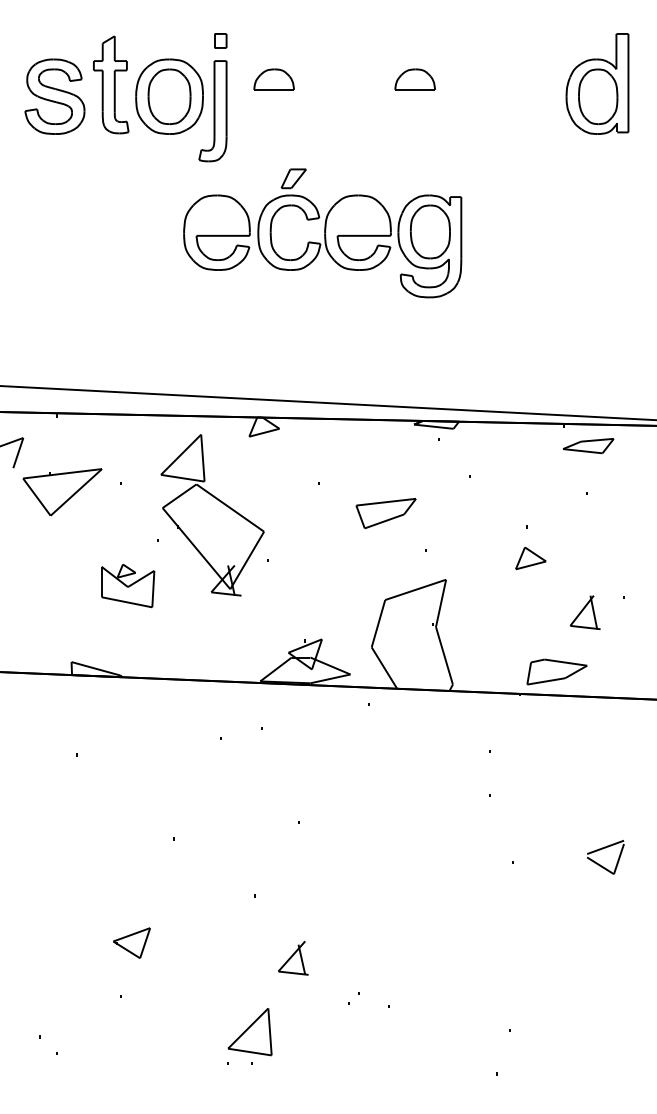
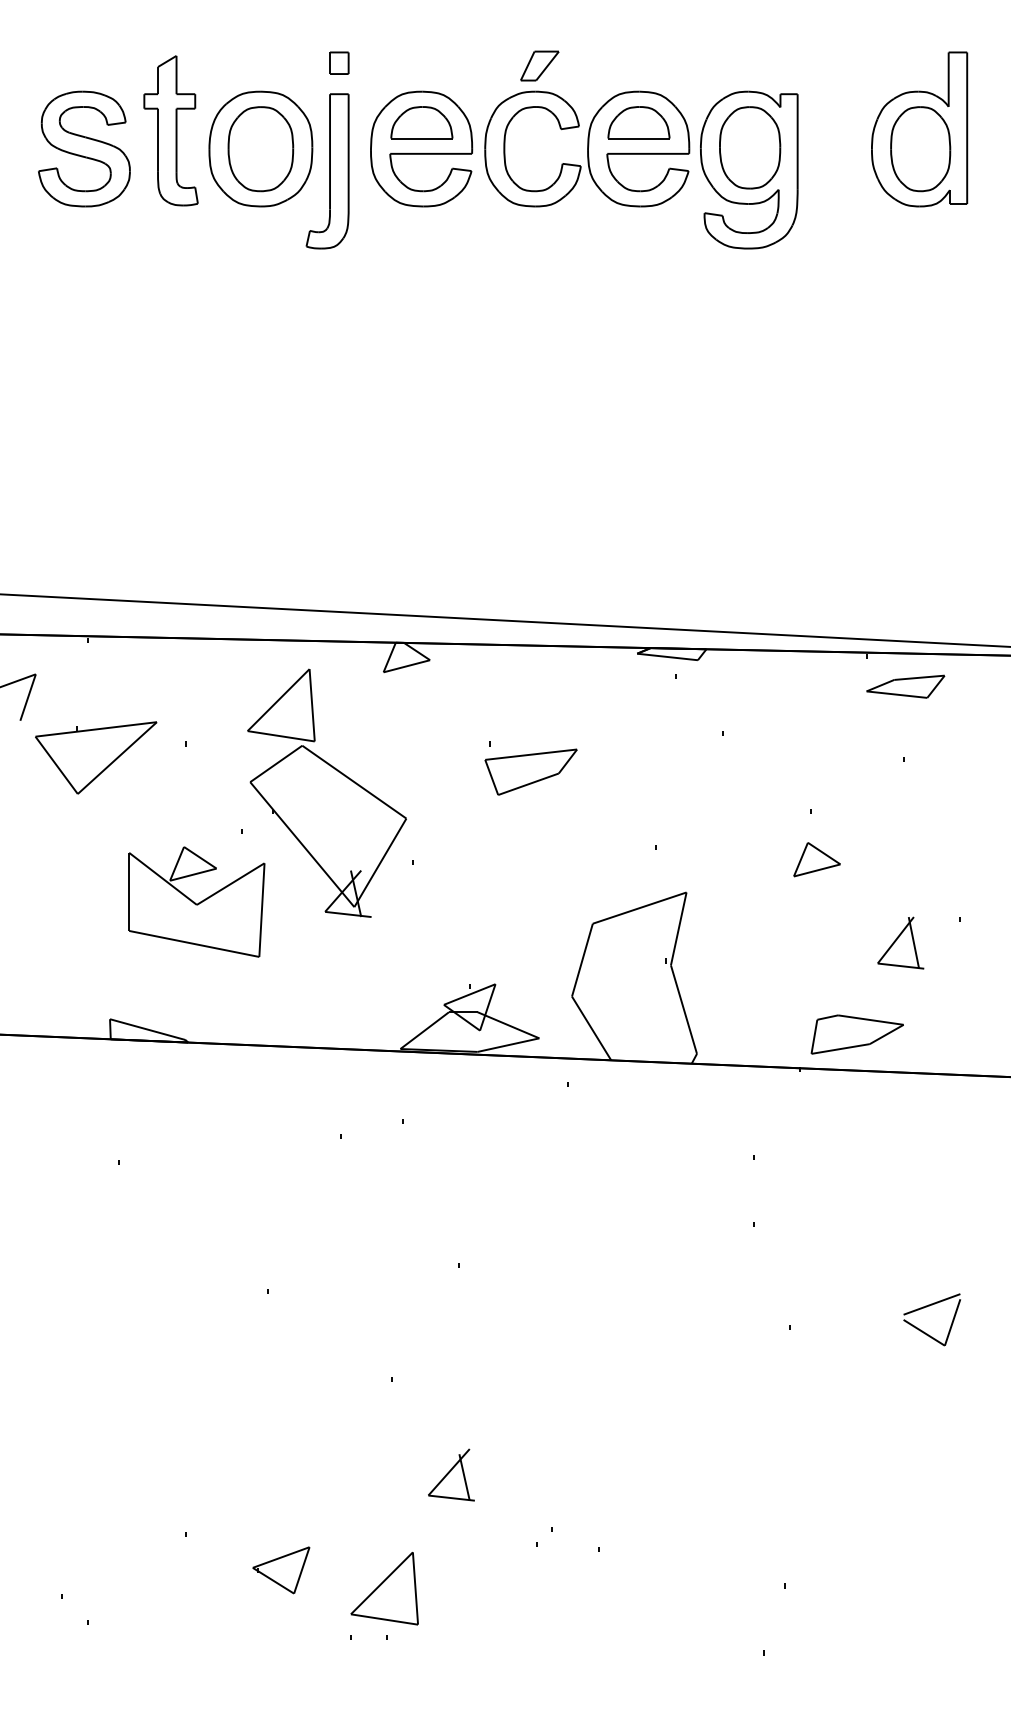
part: (322, 233) -> (583, 150), moved
part: (385, 513) -> (530, 772), moved
part: (127, 585) -> (196, 901), size x1.67
part: (131, 942) -> (280, 1569), moved

